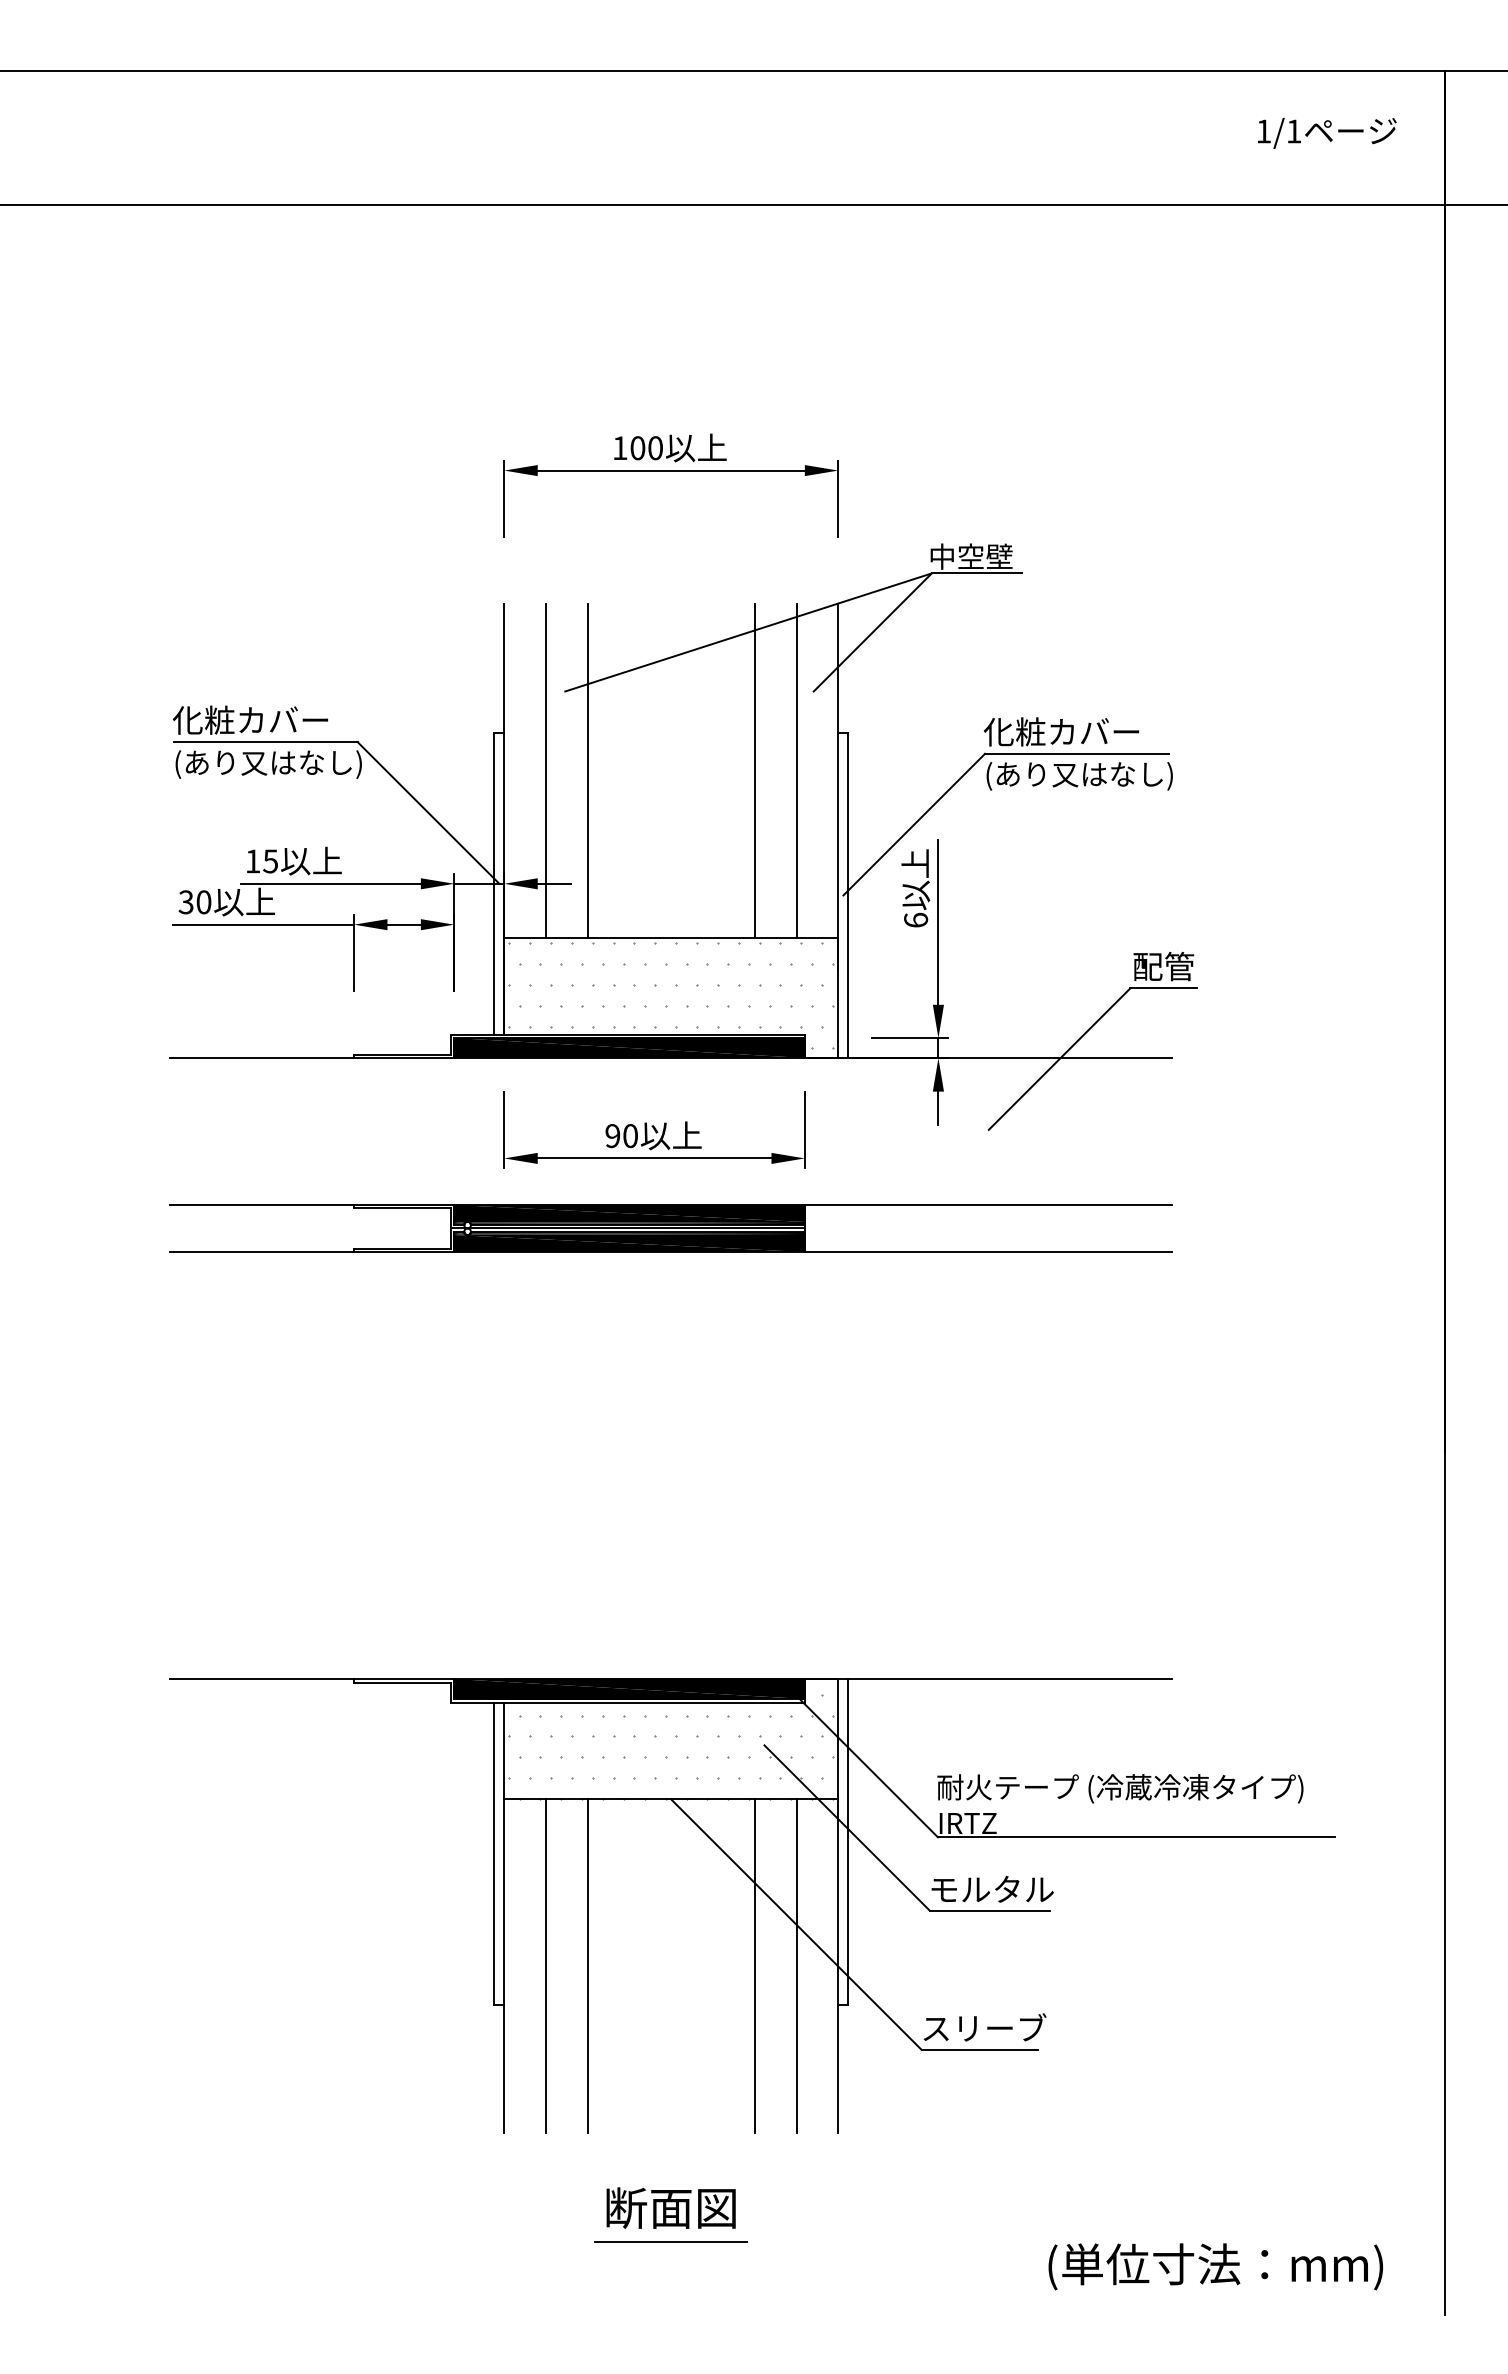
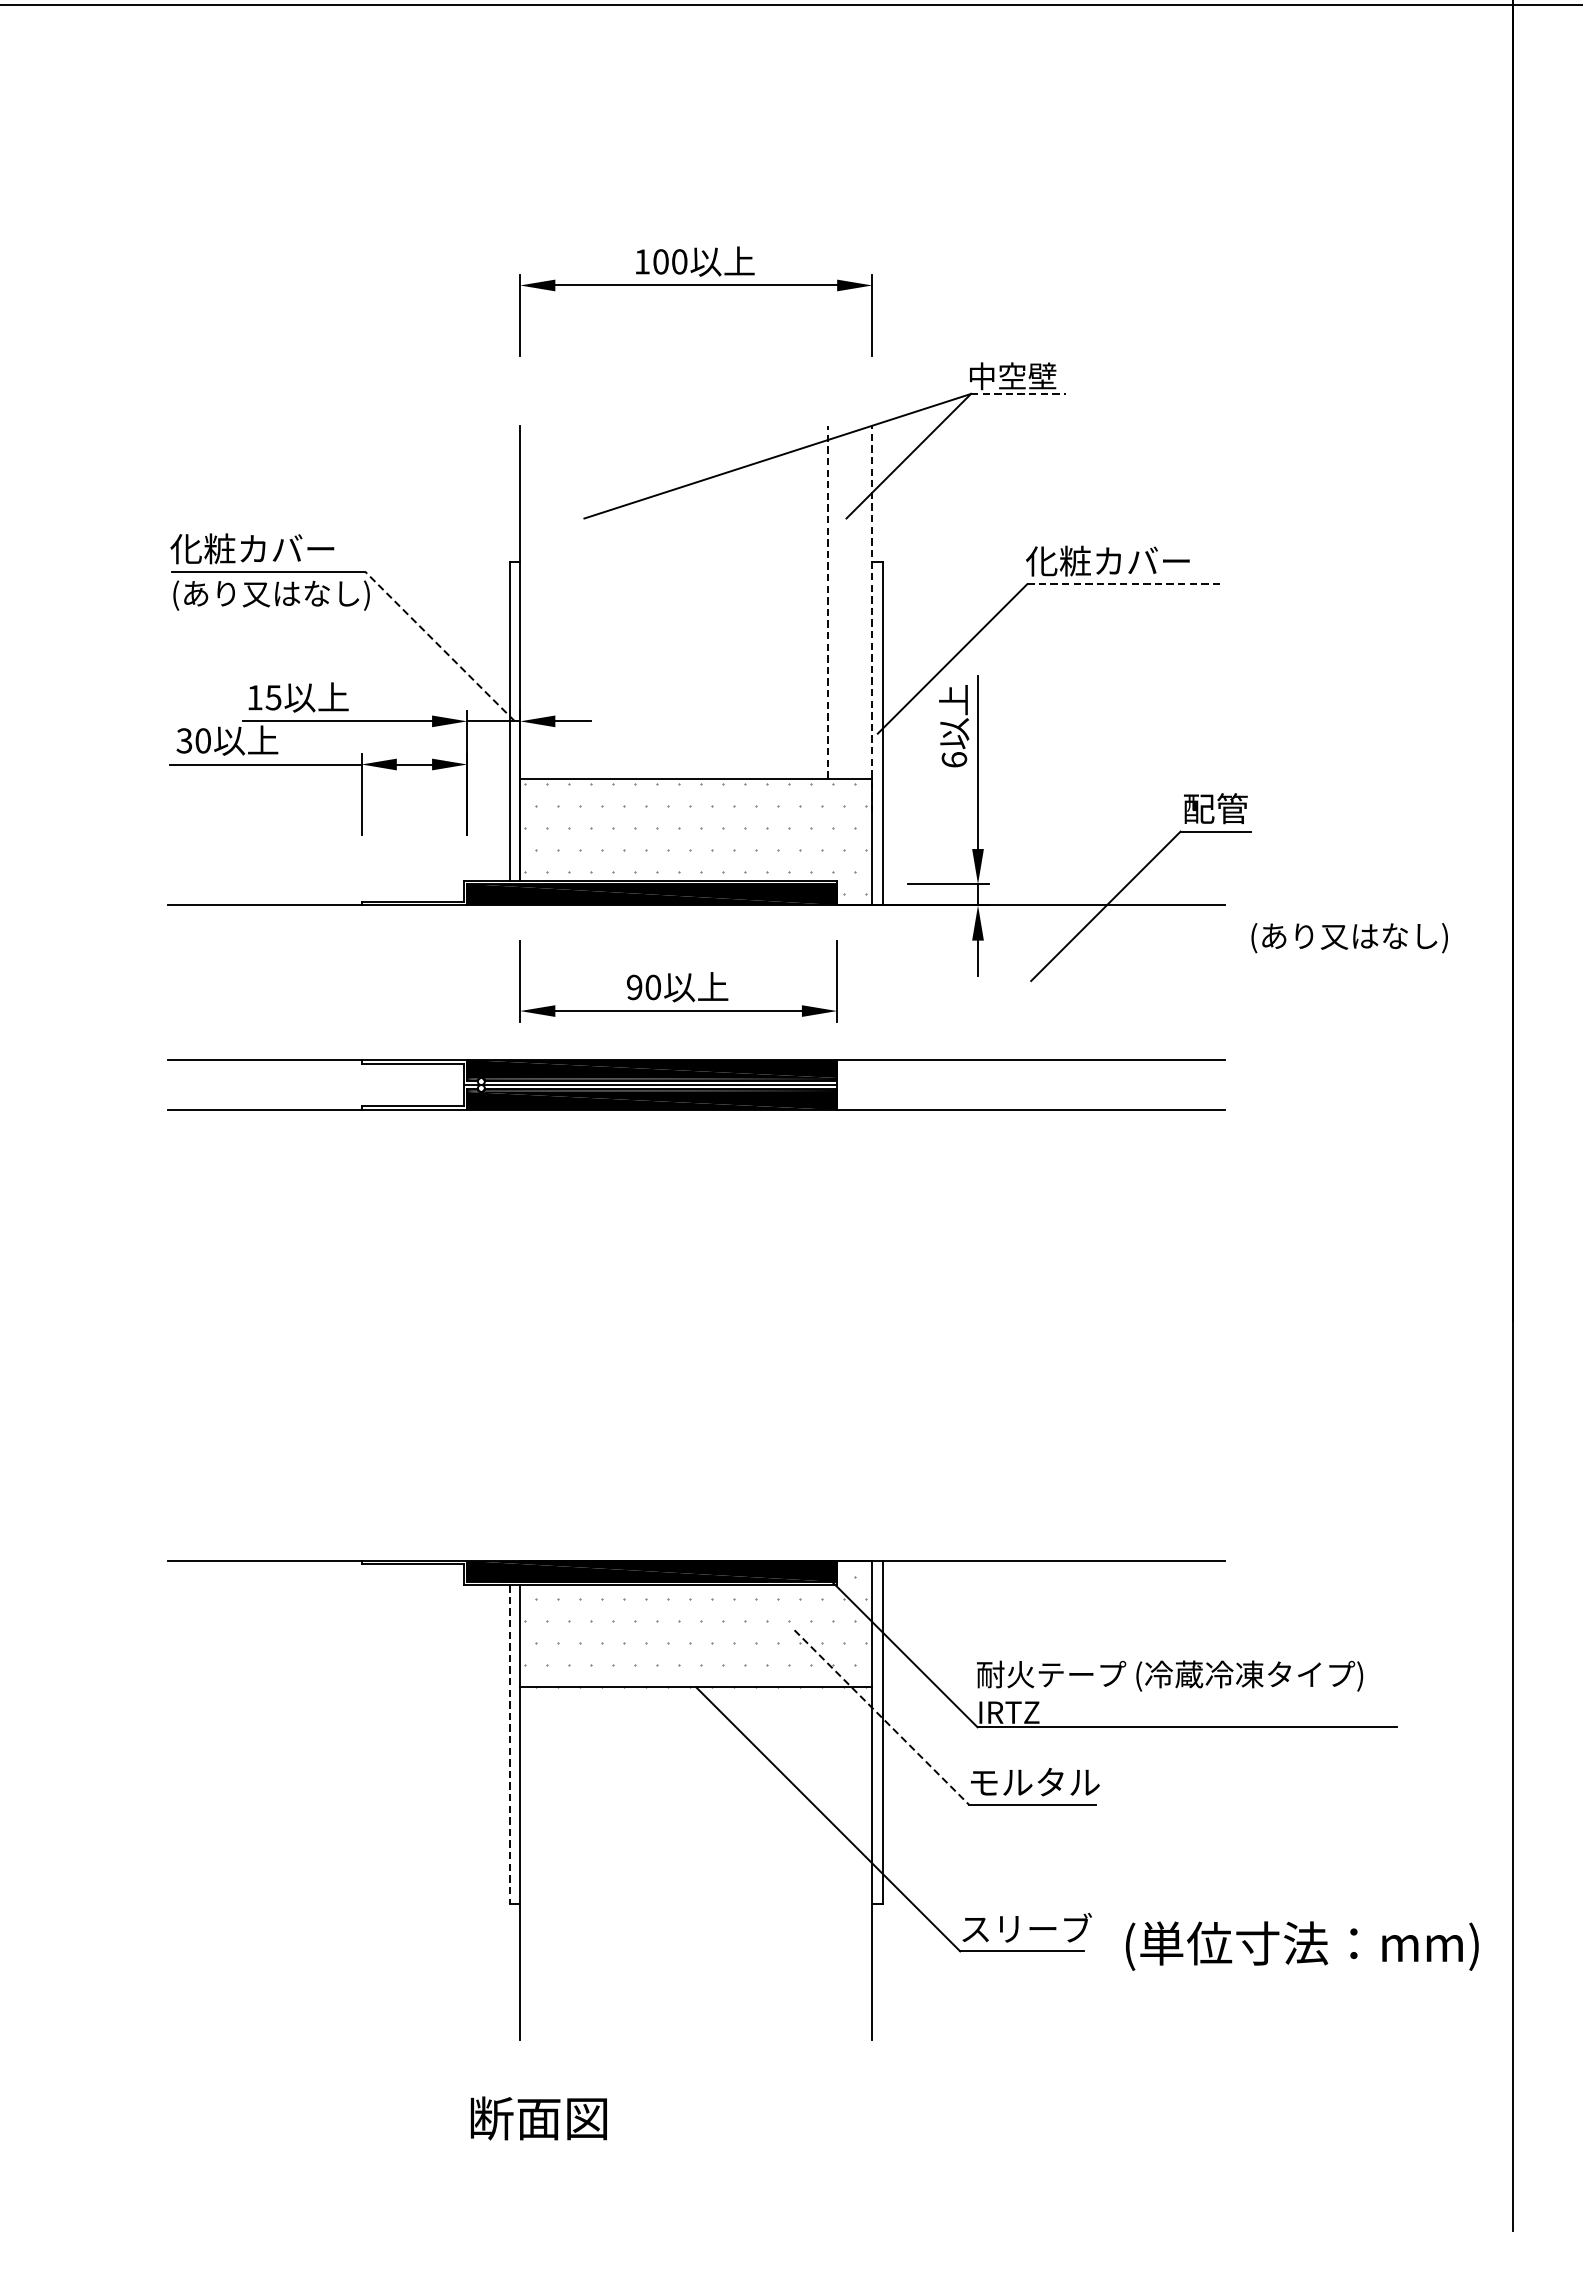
line: (977, 573) -> (1019, 394), solid -> dashed
line: (1076, 753) -> (1123, 583), solid -> dashed
line: (546, 771) -> (564, 602), removed
line: (587, 771) -> (607, 602), removed
line: (754, 771) -> (784, 602), removed
line: (796, 771) -> (828, 602), solid -> dashed
text: (1079, 776) -> (1349, 938), moved
line: (838, 787) -> (872, 619), solid -> dashed
line: (428, 812) -> (440, 646), solid -> dashed
line: (847, 1828) -> (882, 1717), solid -> dashed
line: (494, 1854) -> (509, 1745), solid -> dashed
line: (546, 1966) -> (564, 1863), removed
line: (587, 1966) -> (607, 1863), removed
line: (754, 1966) -> (784, 1863), removed
line: (796, 1966) -> (828, 1863), removed
text: (670, 2207) -> (538, 2117), moved
line: (671, 2242) -> (696, 2154), removed
text: (1215, 2266) -> (1301, 1945), moved

